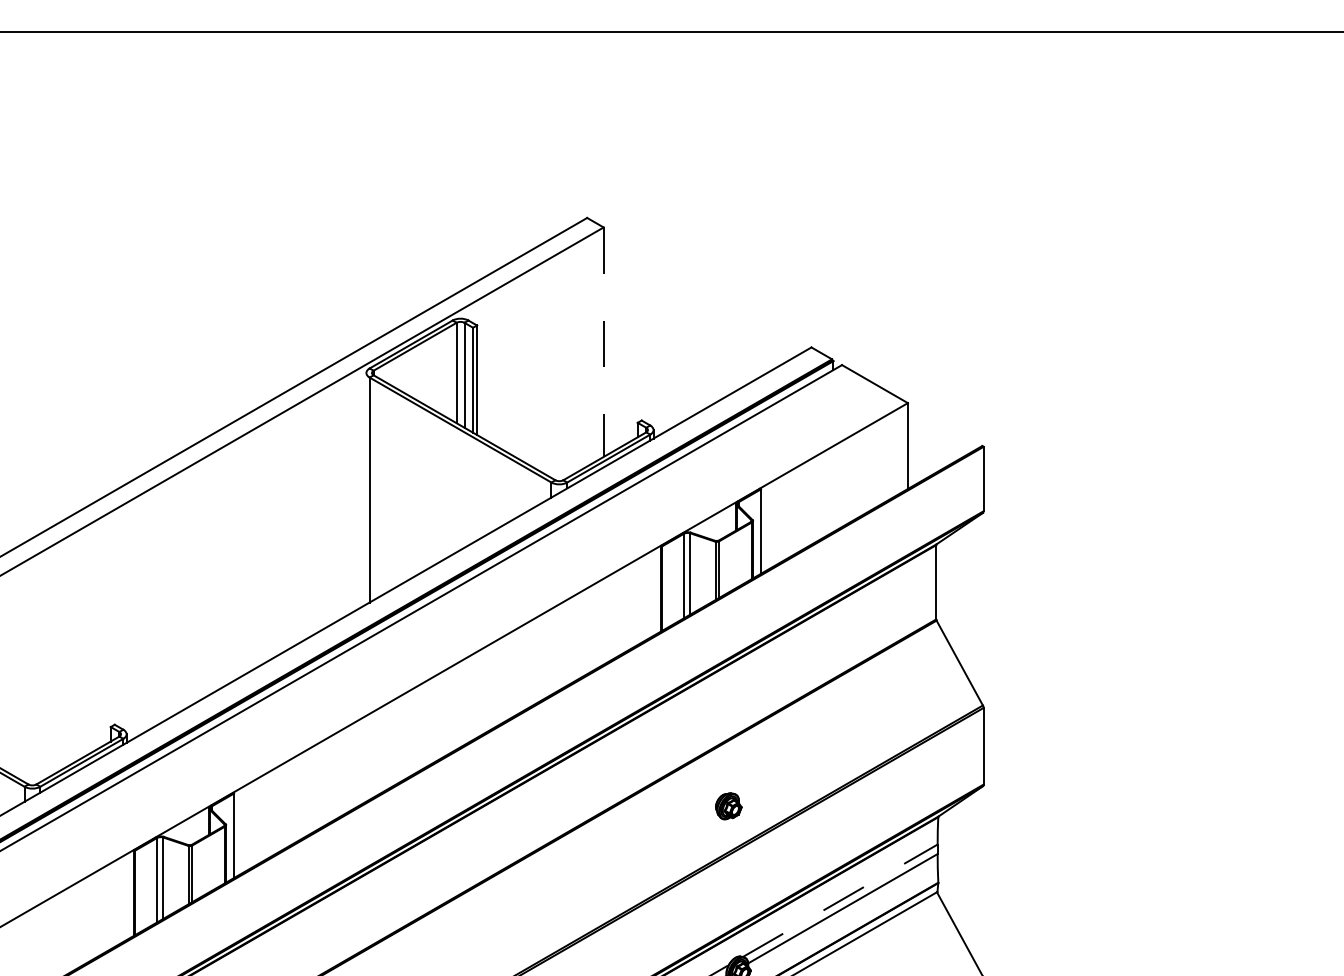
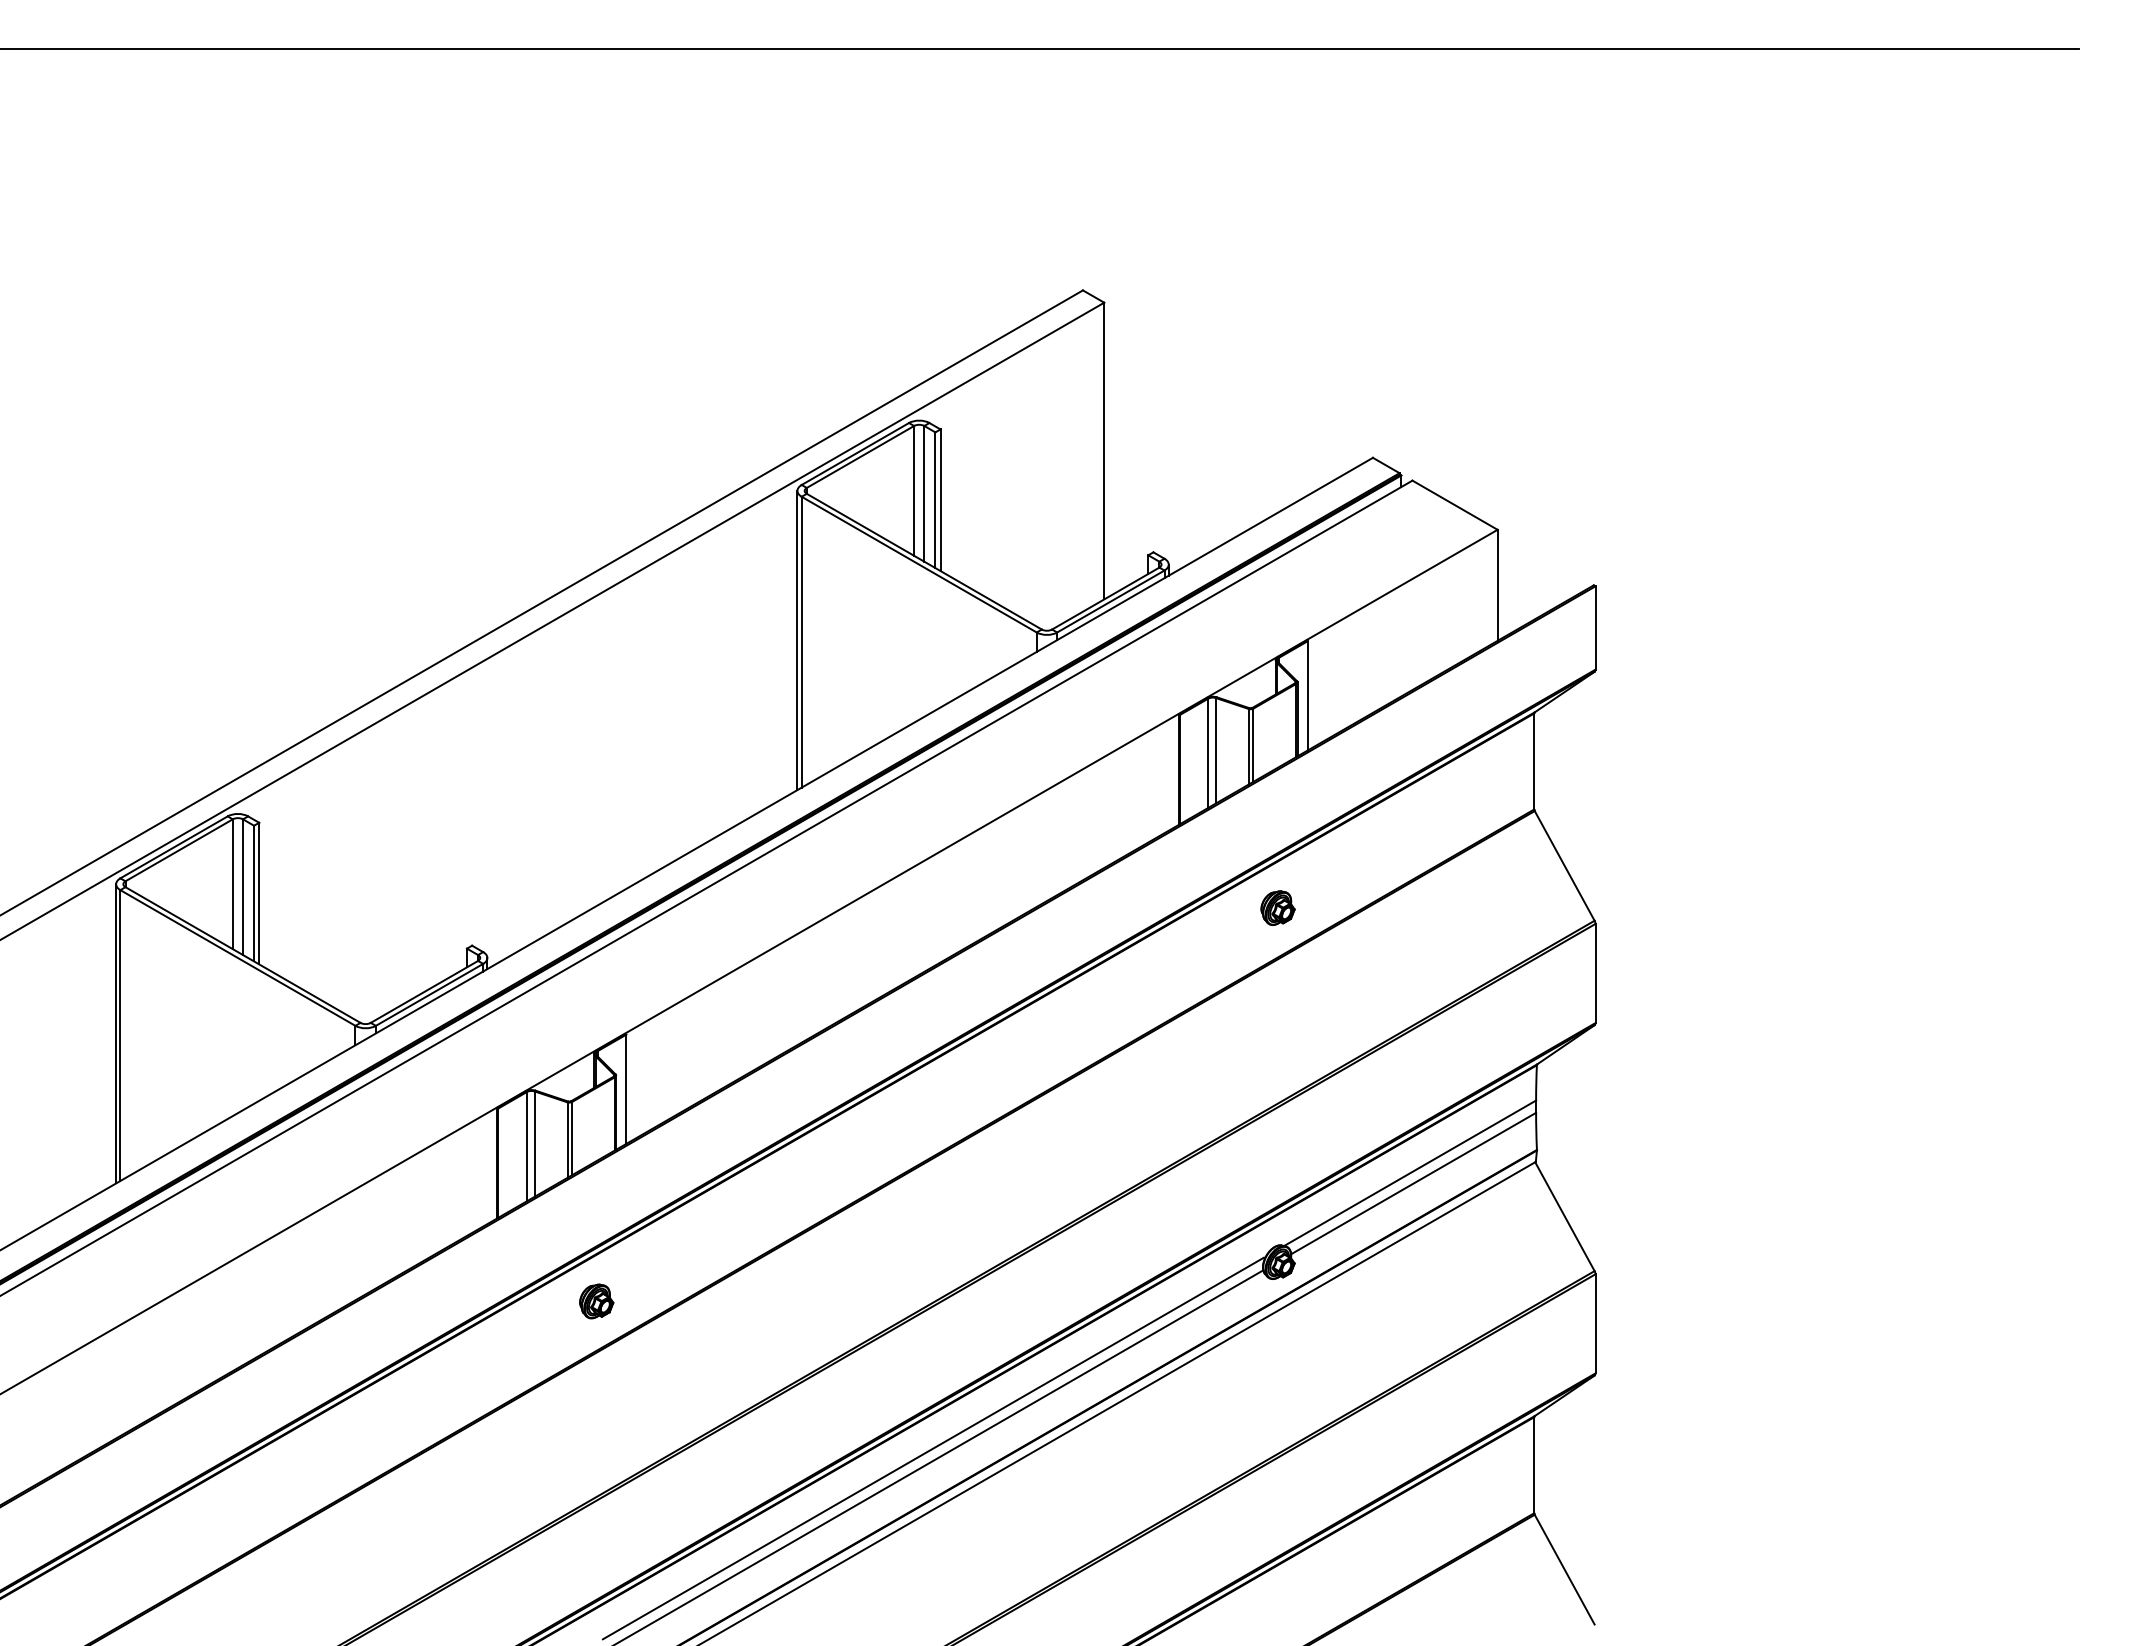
line: (603, 342) -> (1104, 451), dashed -> solid
line: (366, 488) -> (797, 640), added
part: (728, 805) -> (1277, 907), moved
line: (840, 900) -> (1410, 1173), dashed -> solid

